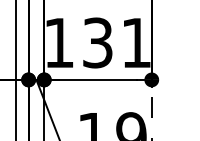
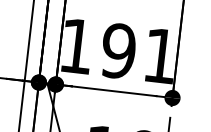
text: (97, 42) -> (118, 50), 131 -> 191

